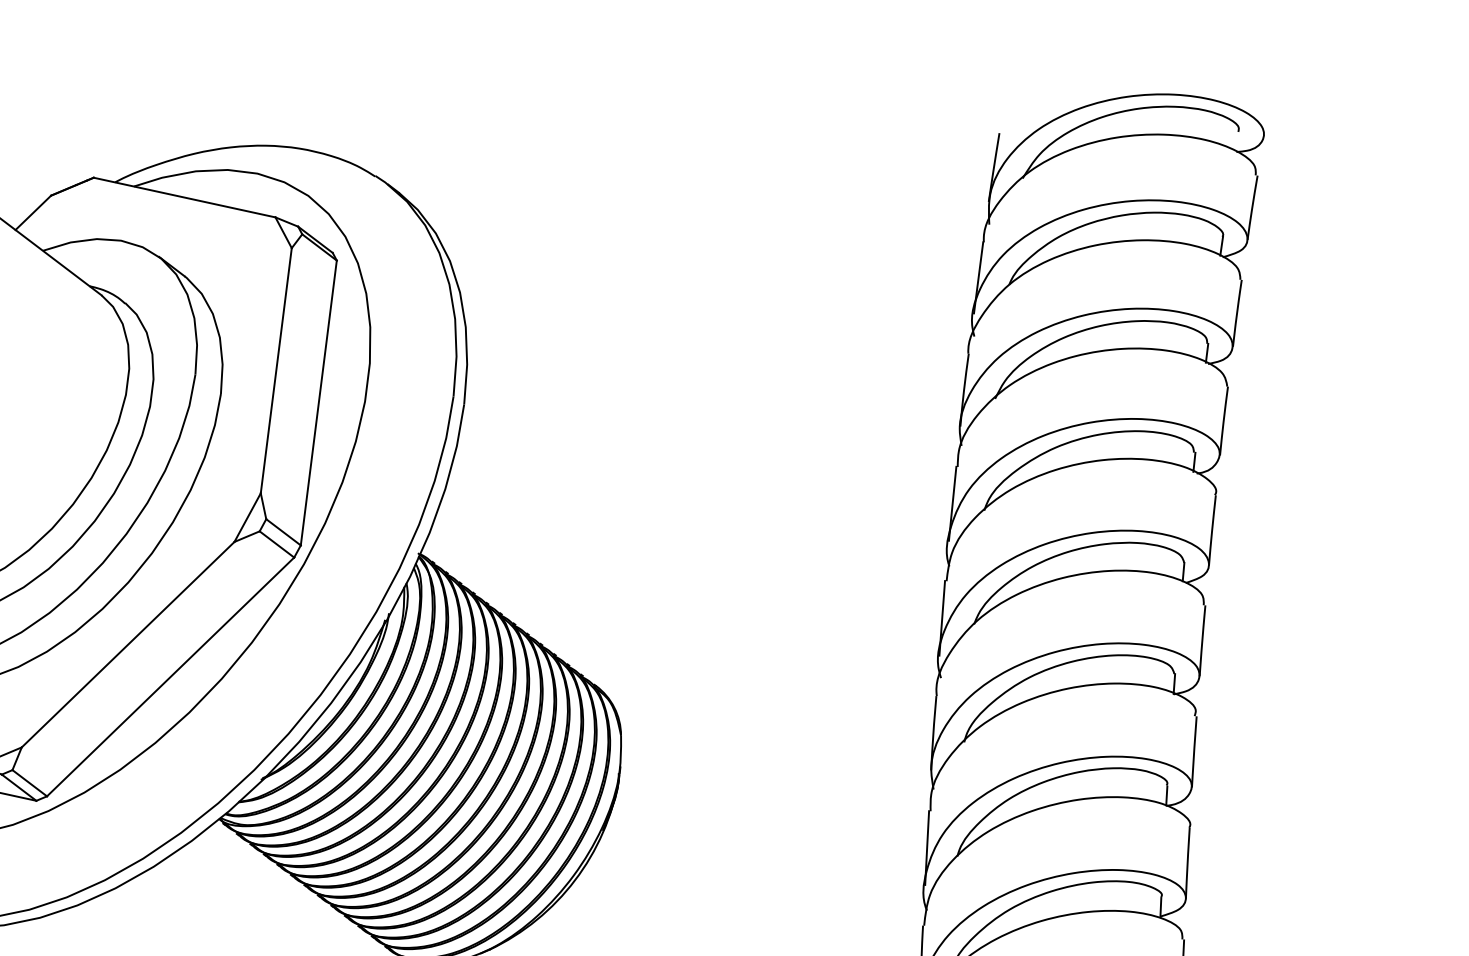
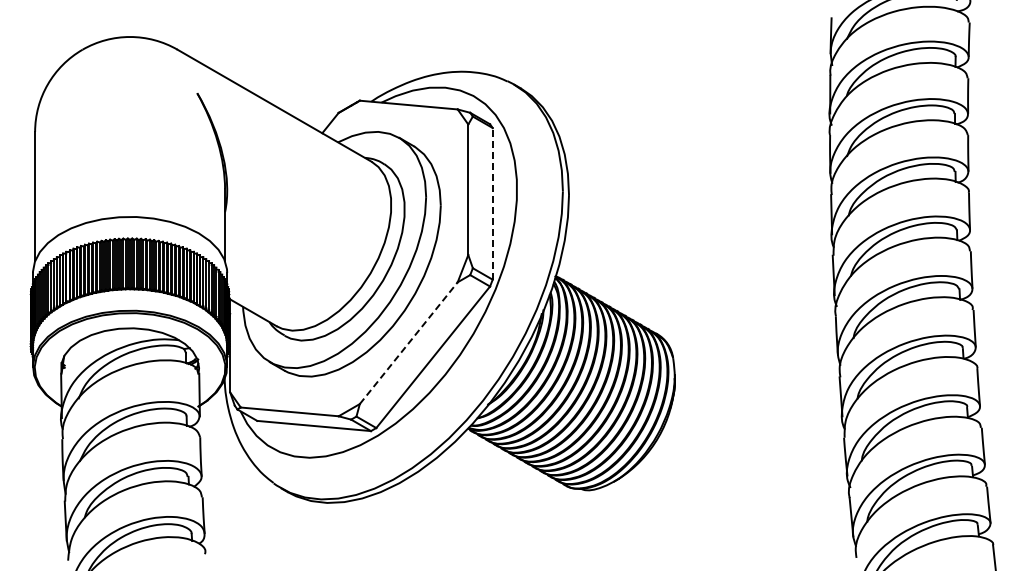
line: (318, 402) -> (492, 203), solid -> dashed
line: (129, 643) -> (409, 342), solid -> dashed

